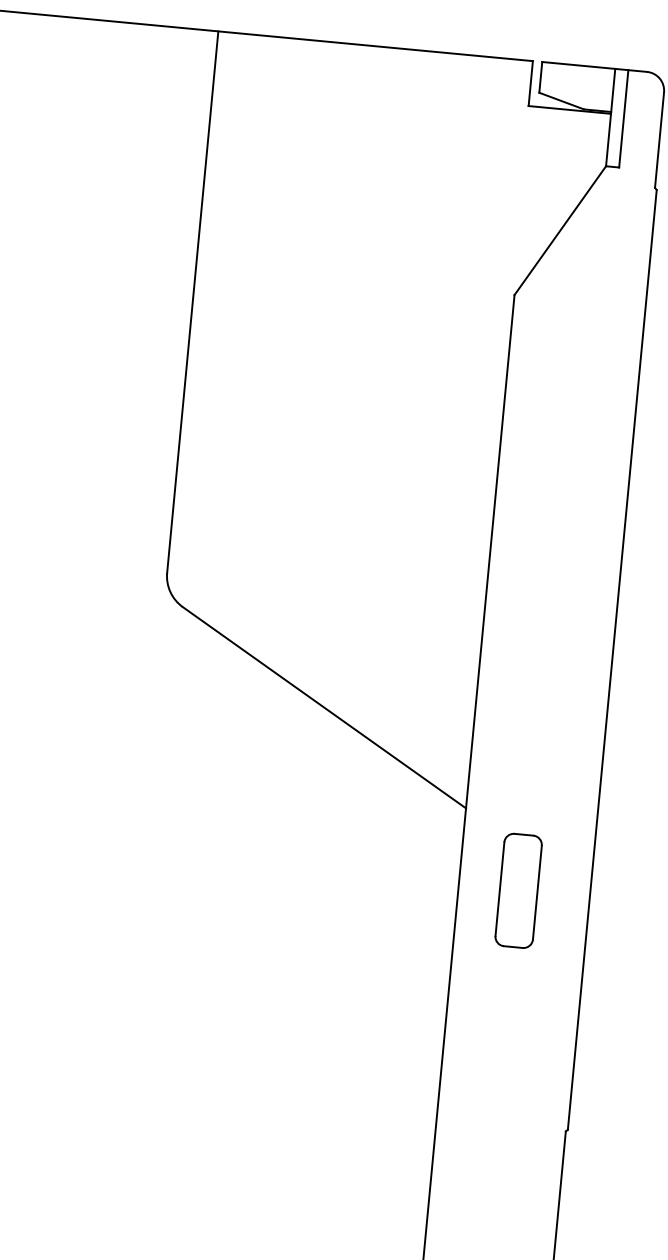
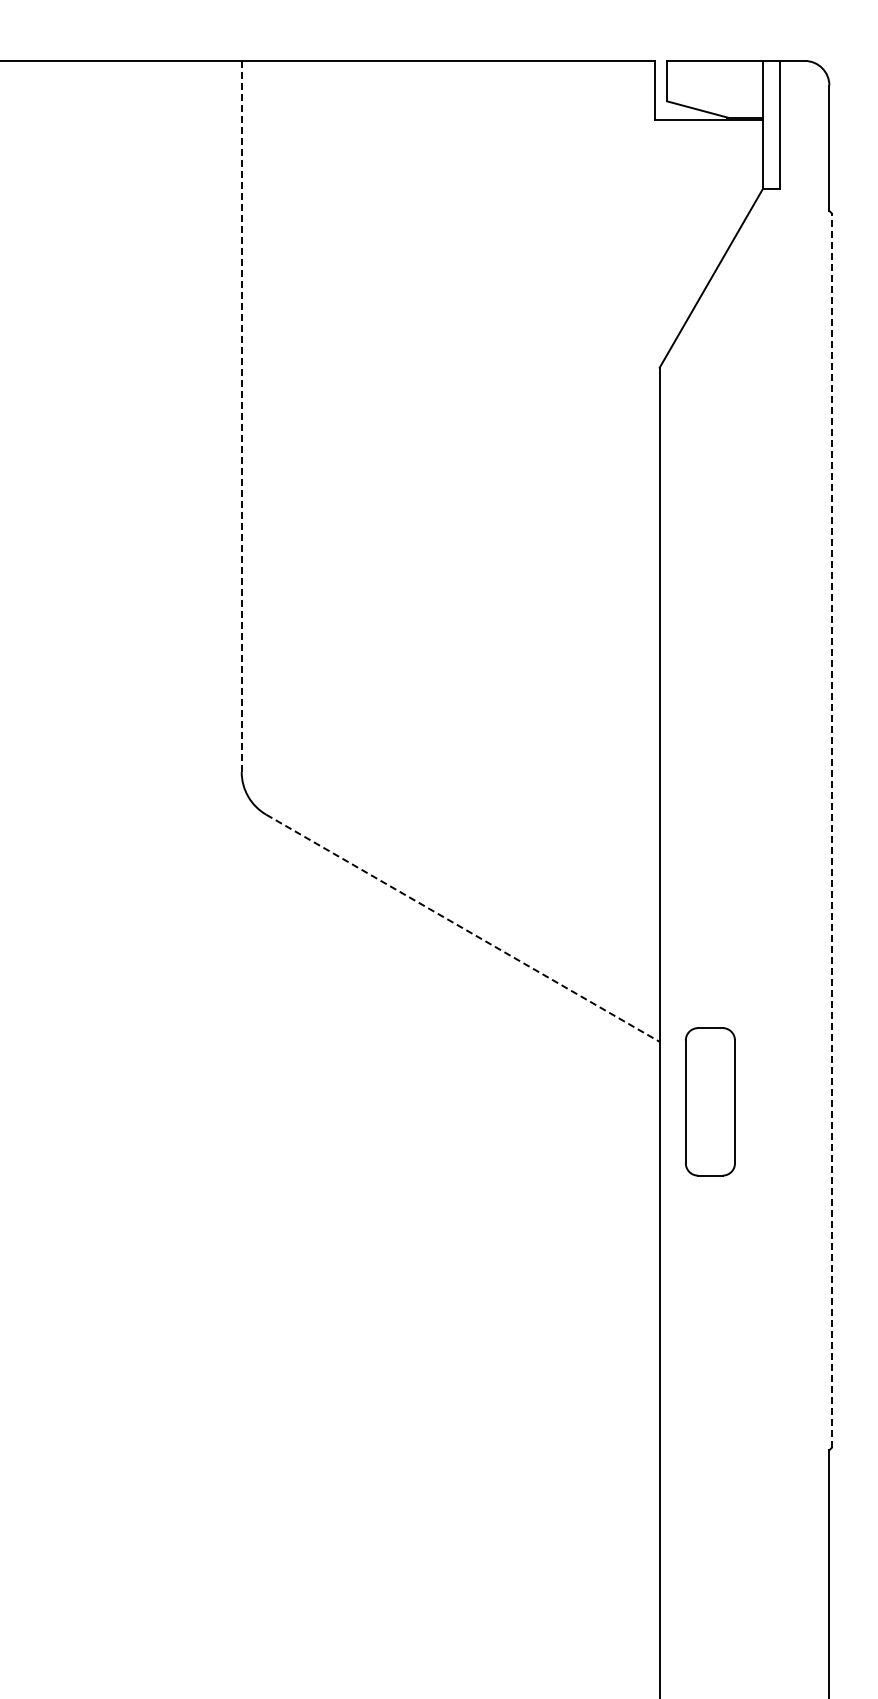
line: (192, 302) -> (241, 416), solid -> dashed
line: (612, 659) -> (831, 830), solid -> dashed
line: (324, 707) -> (463, 928), solid -> dashed
part: (518, 890) -> (710, 1101), moved

